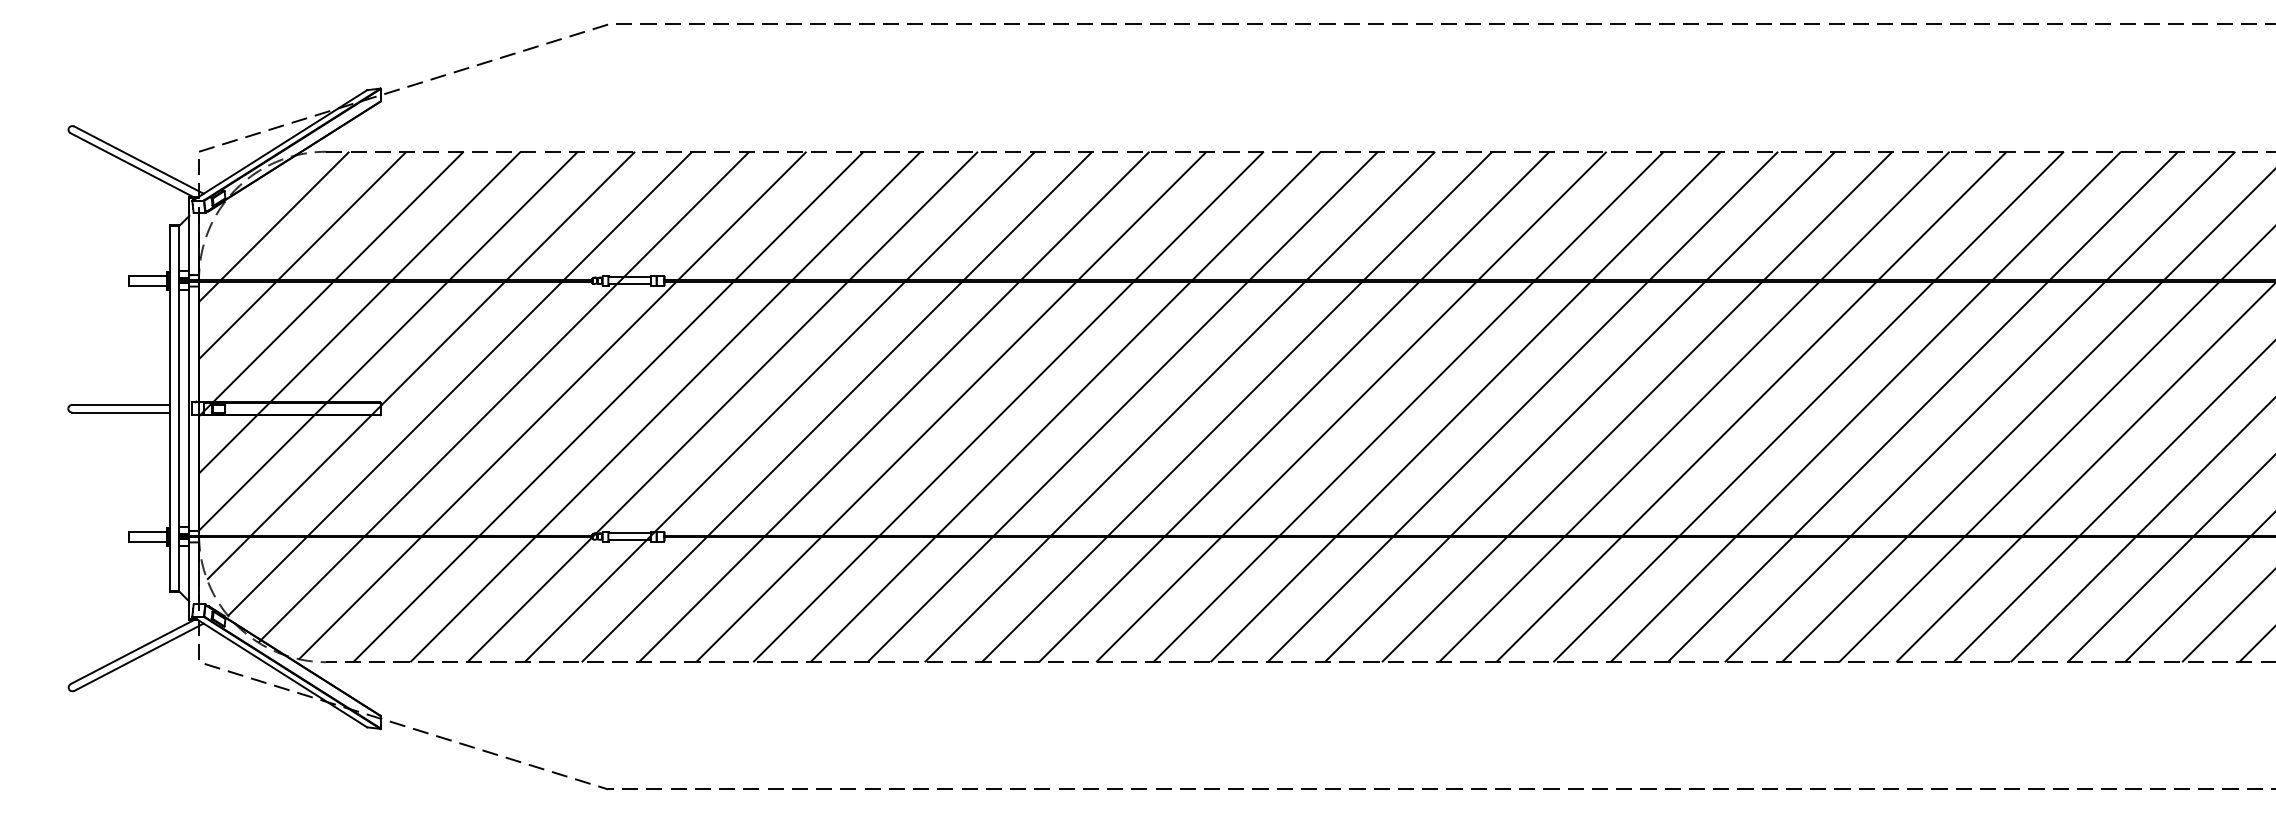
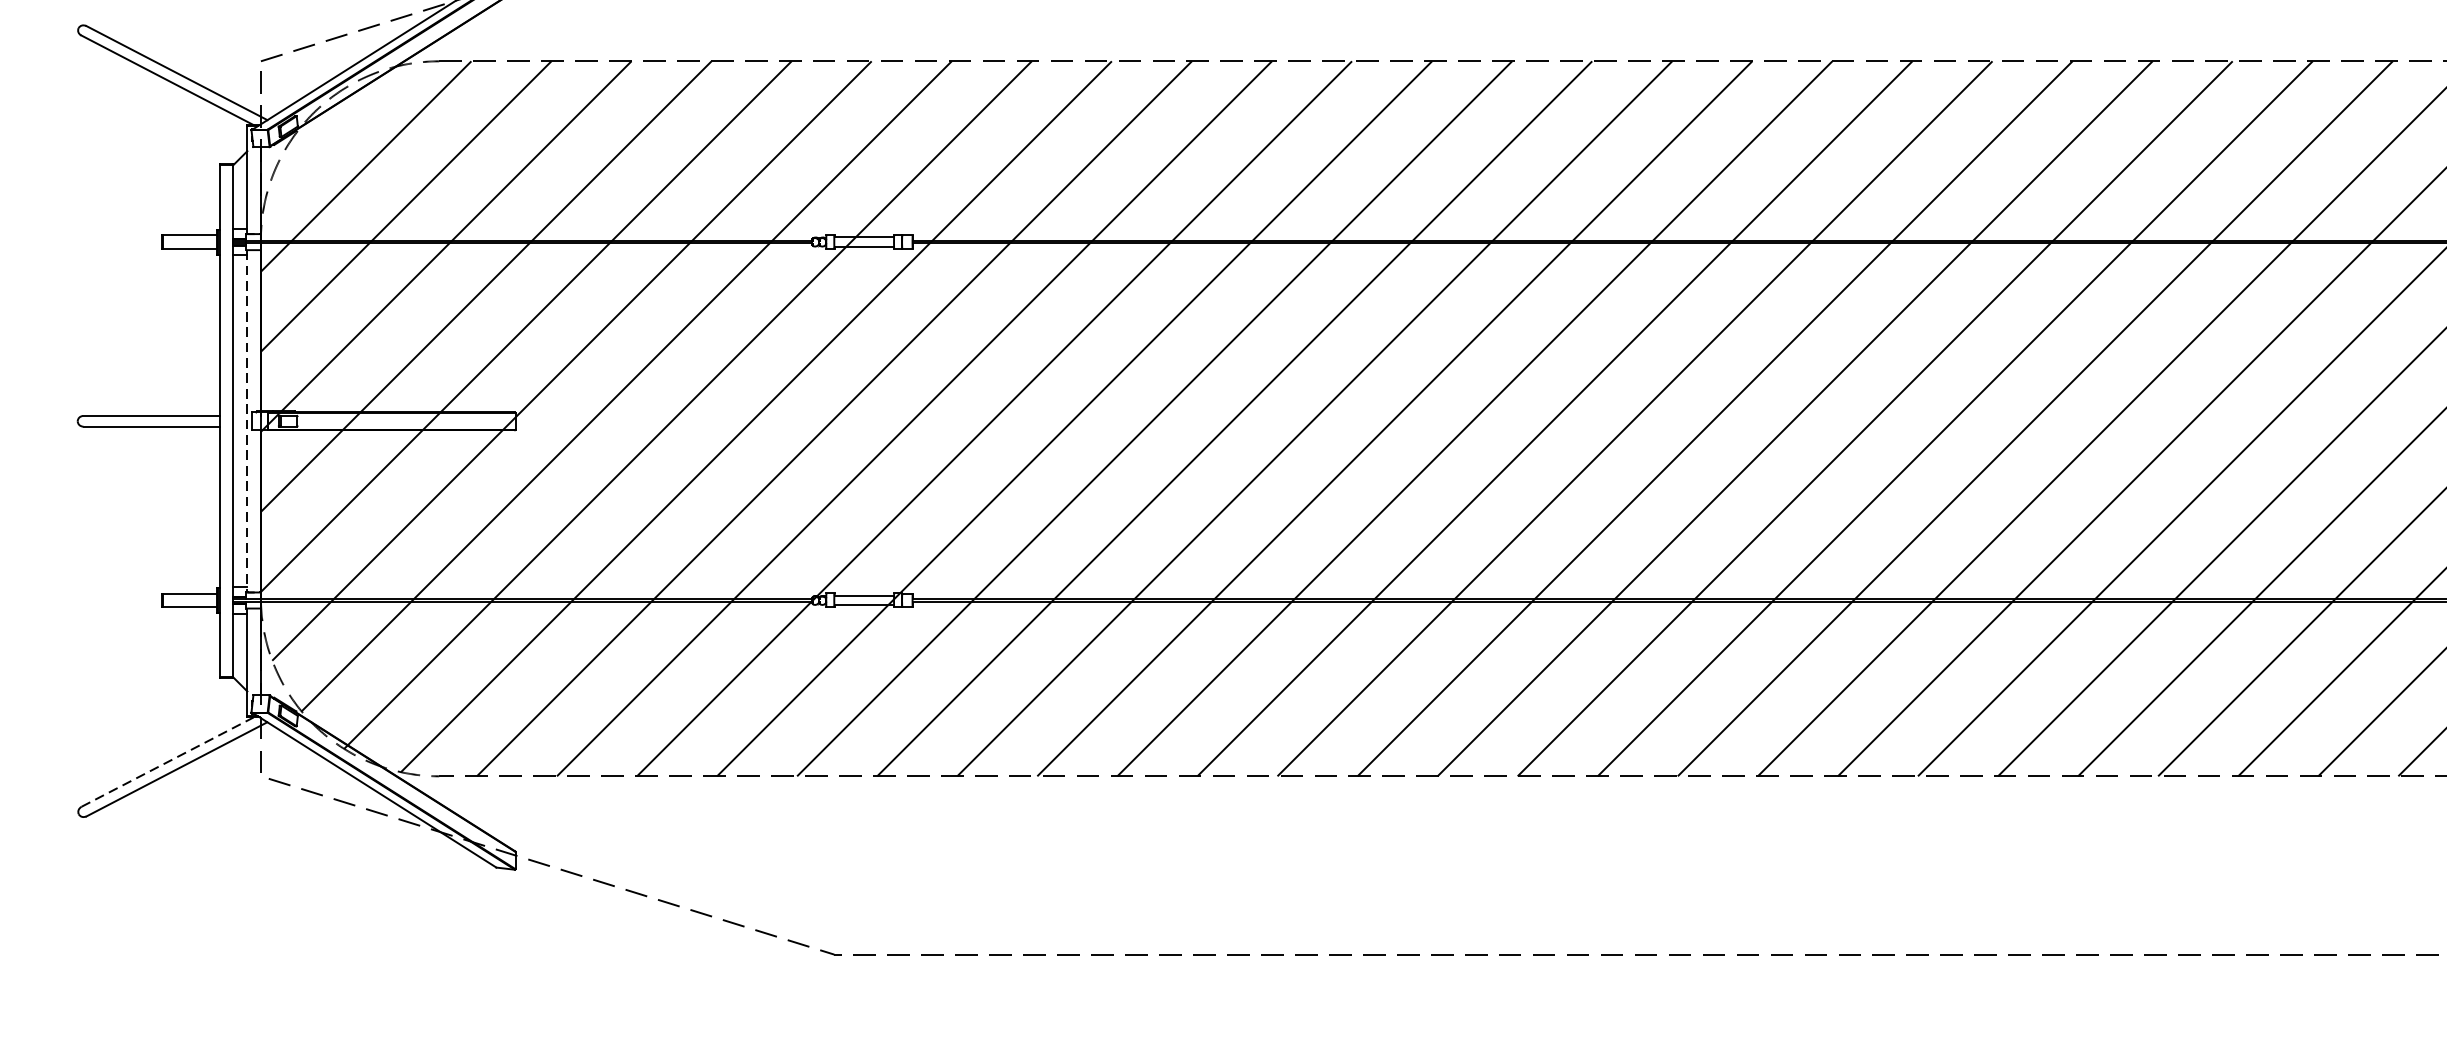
line: (189, 409) -> (247, 422), solid -> dashed
line: (132, 651) -> (167, 761), solid -> dashed

